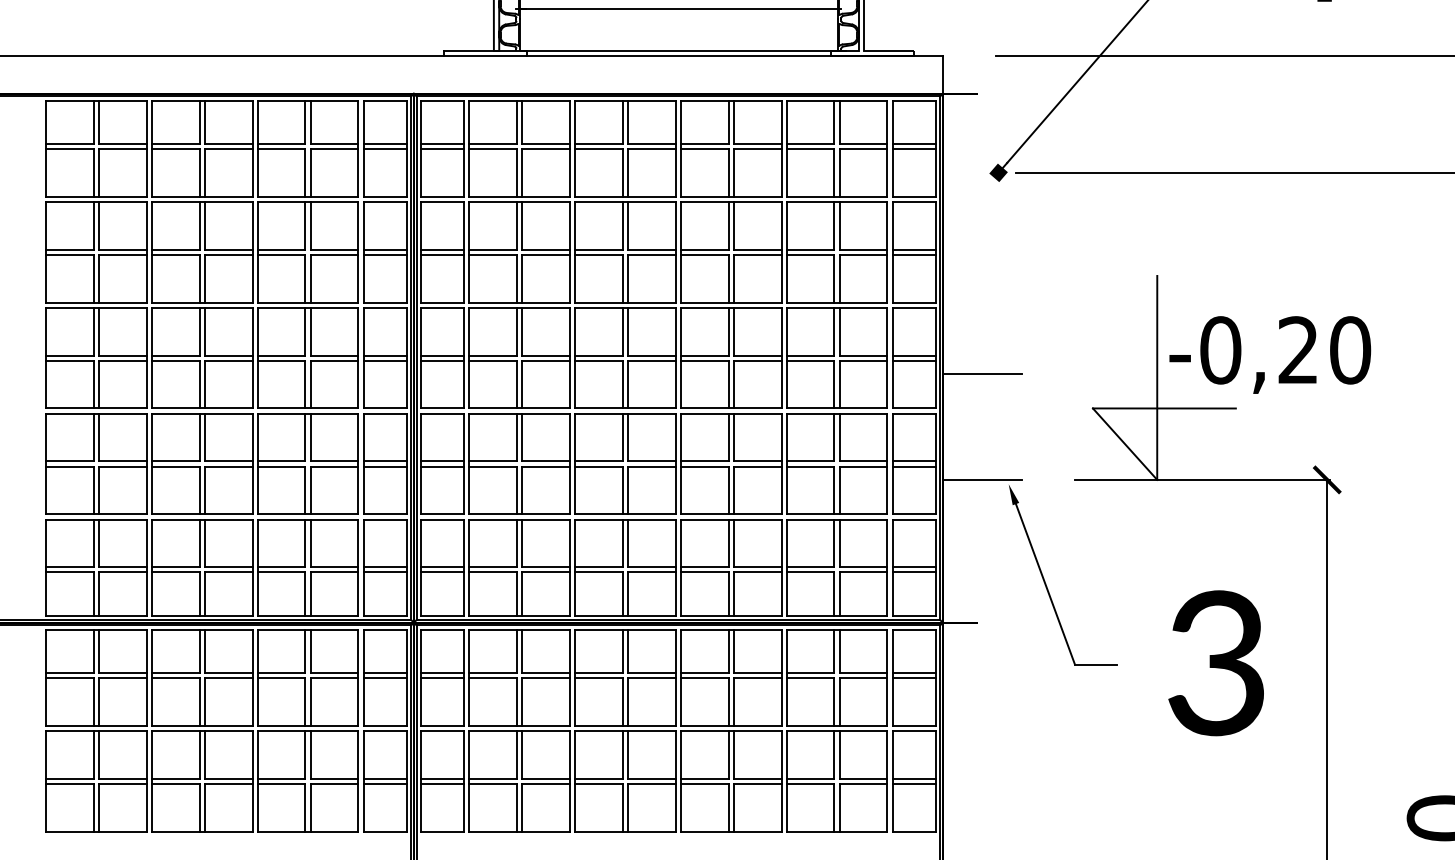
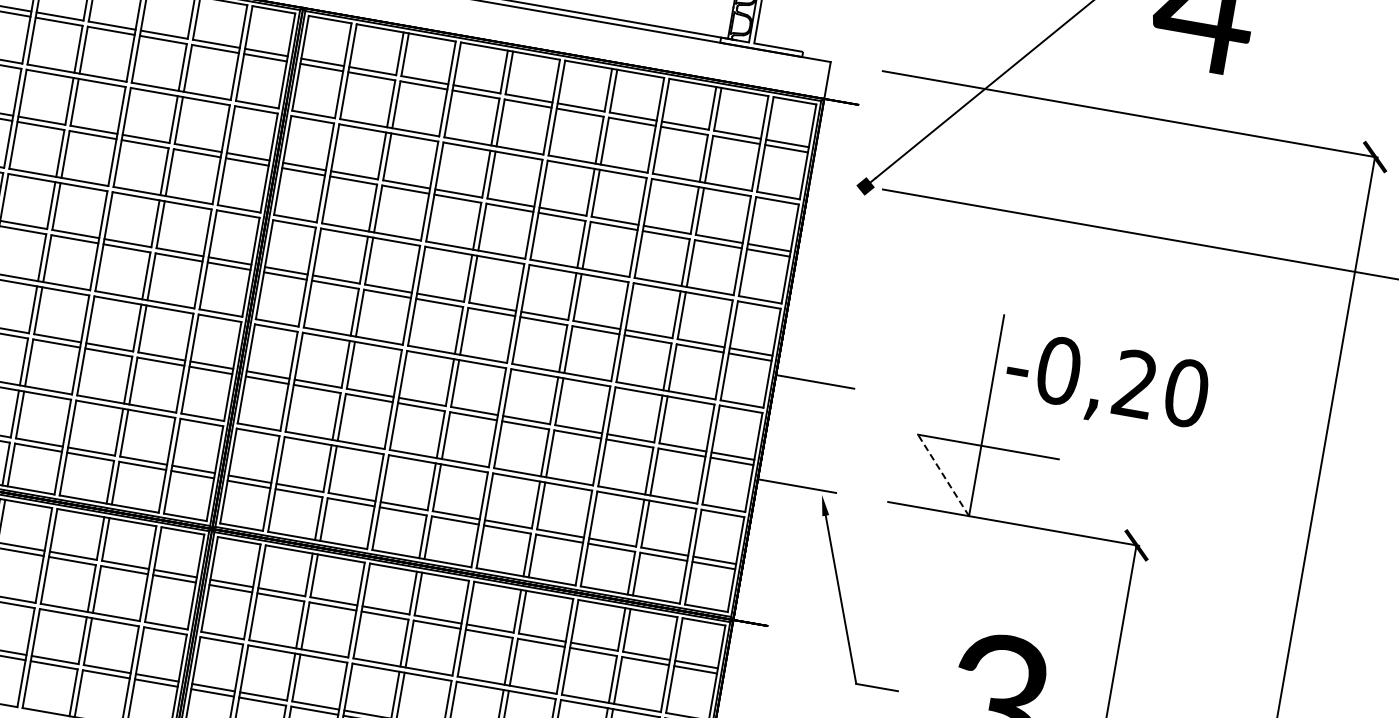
text: (1270, 354) -> (1107, 383), moved
line: (1124, 443) -> (943, 474), solid -> dashed

